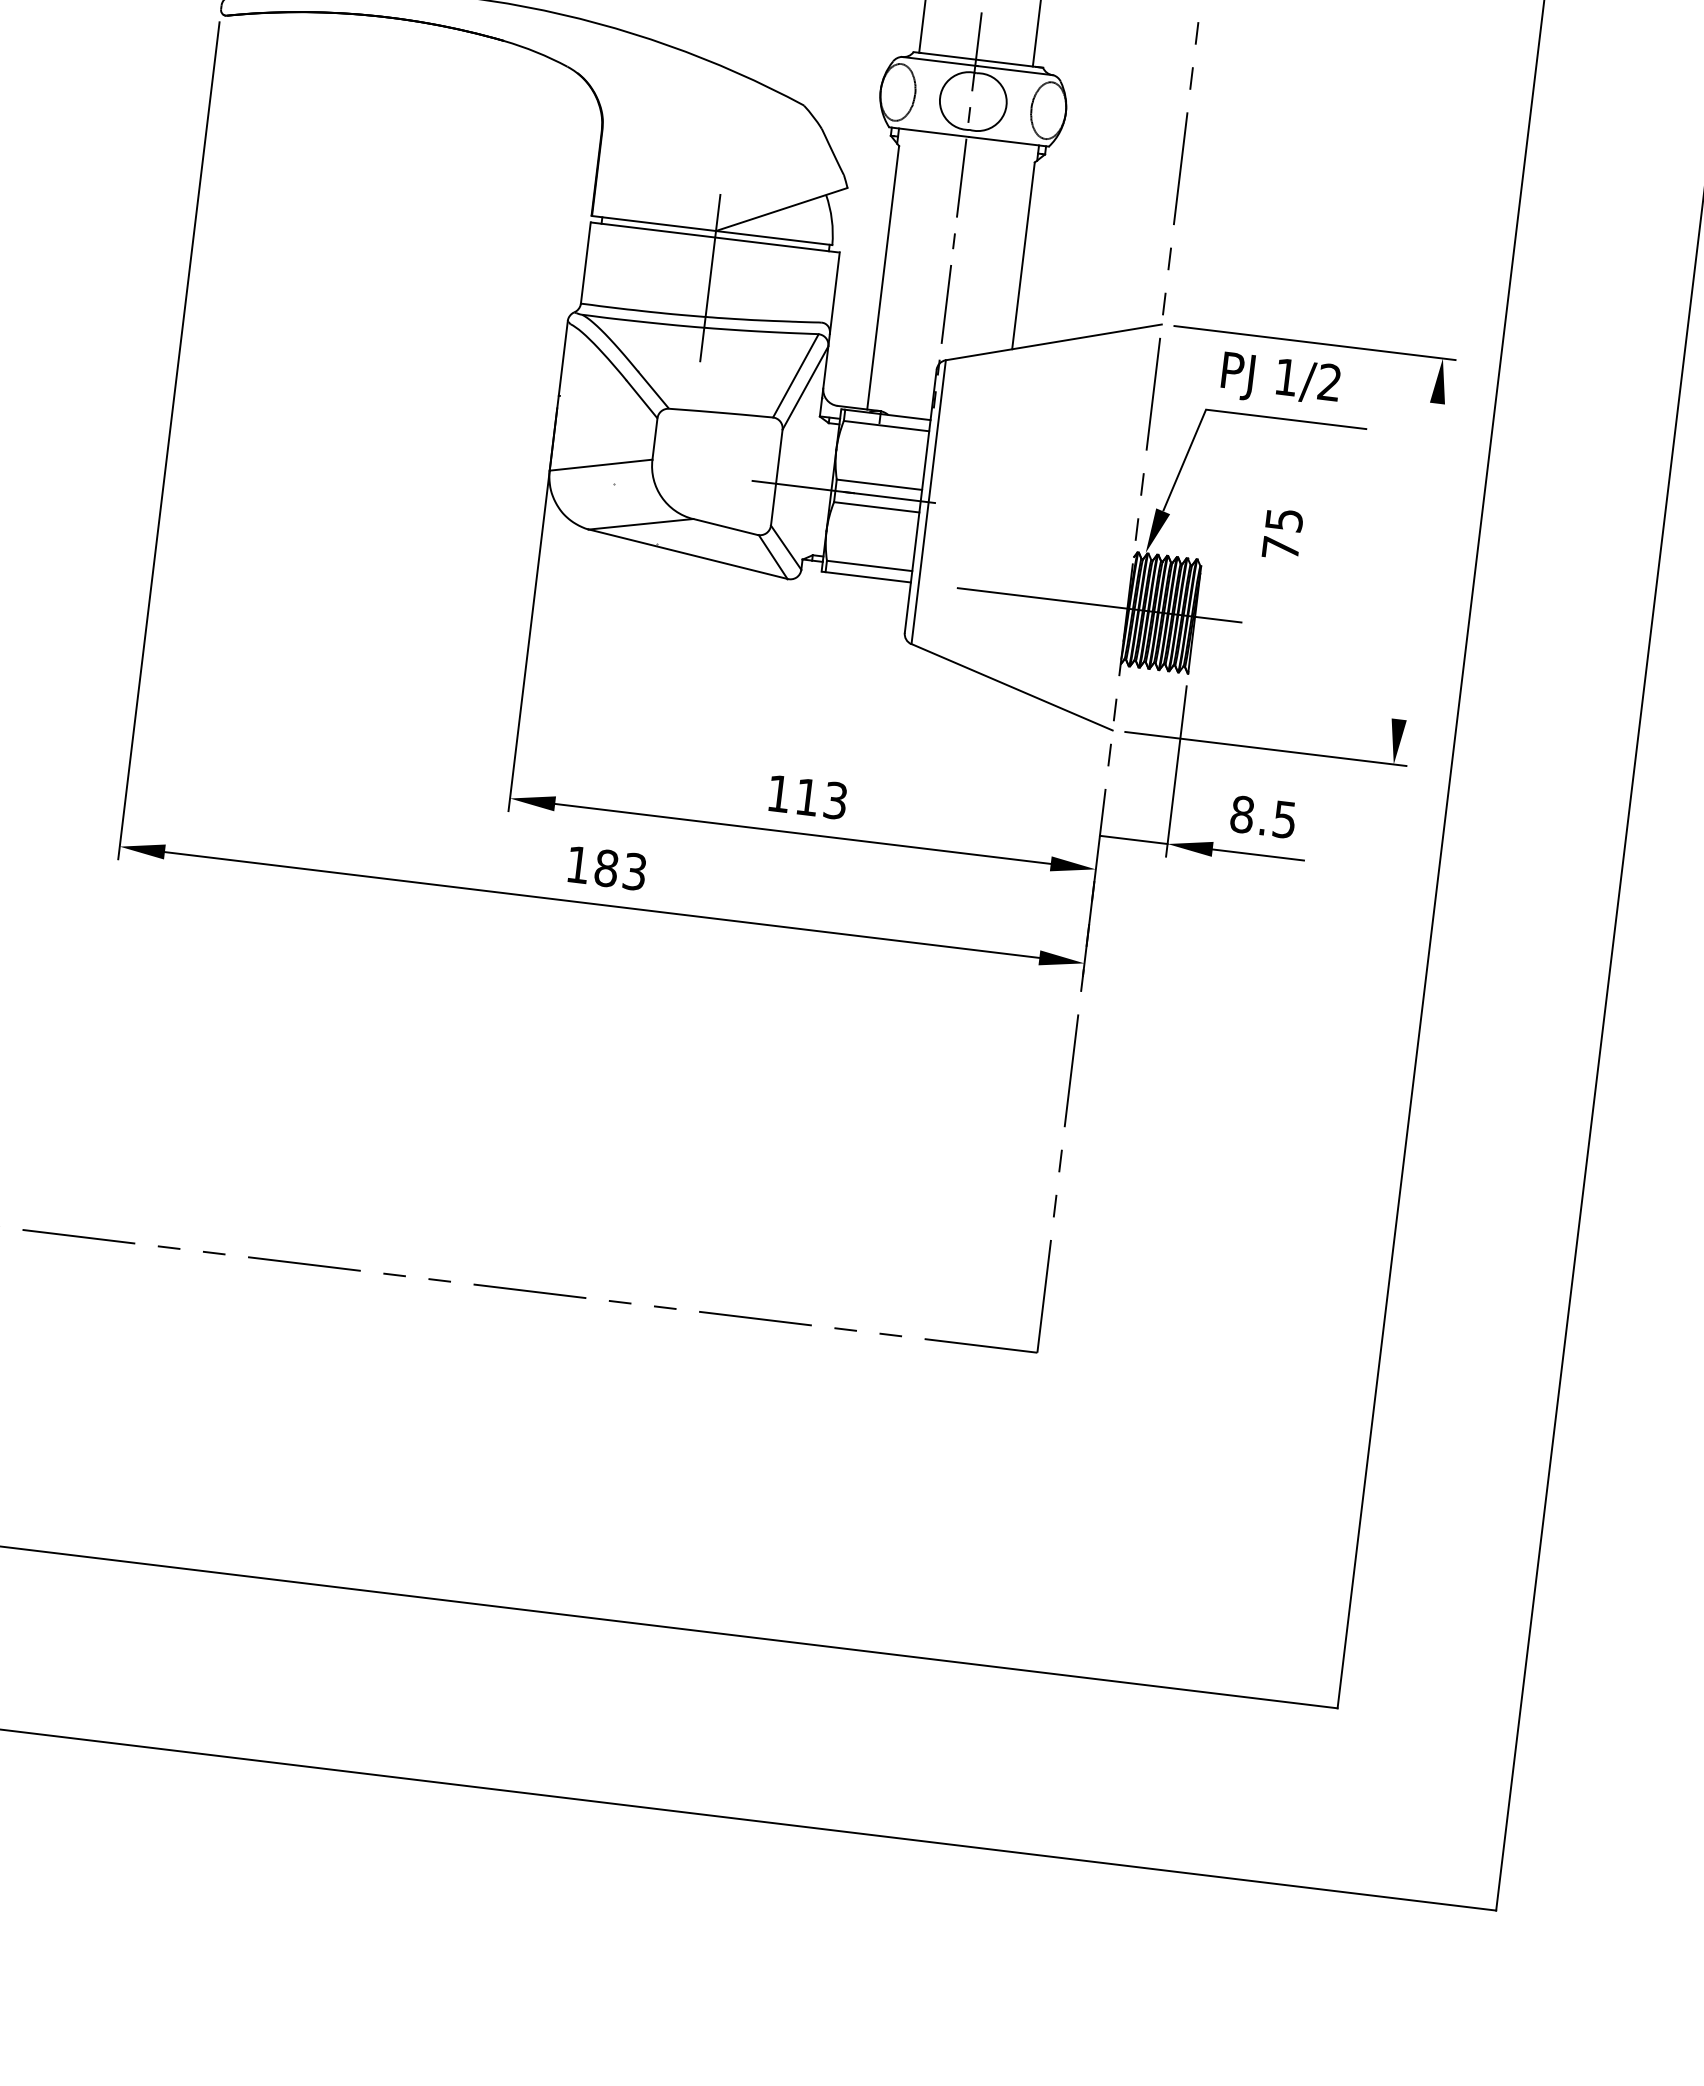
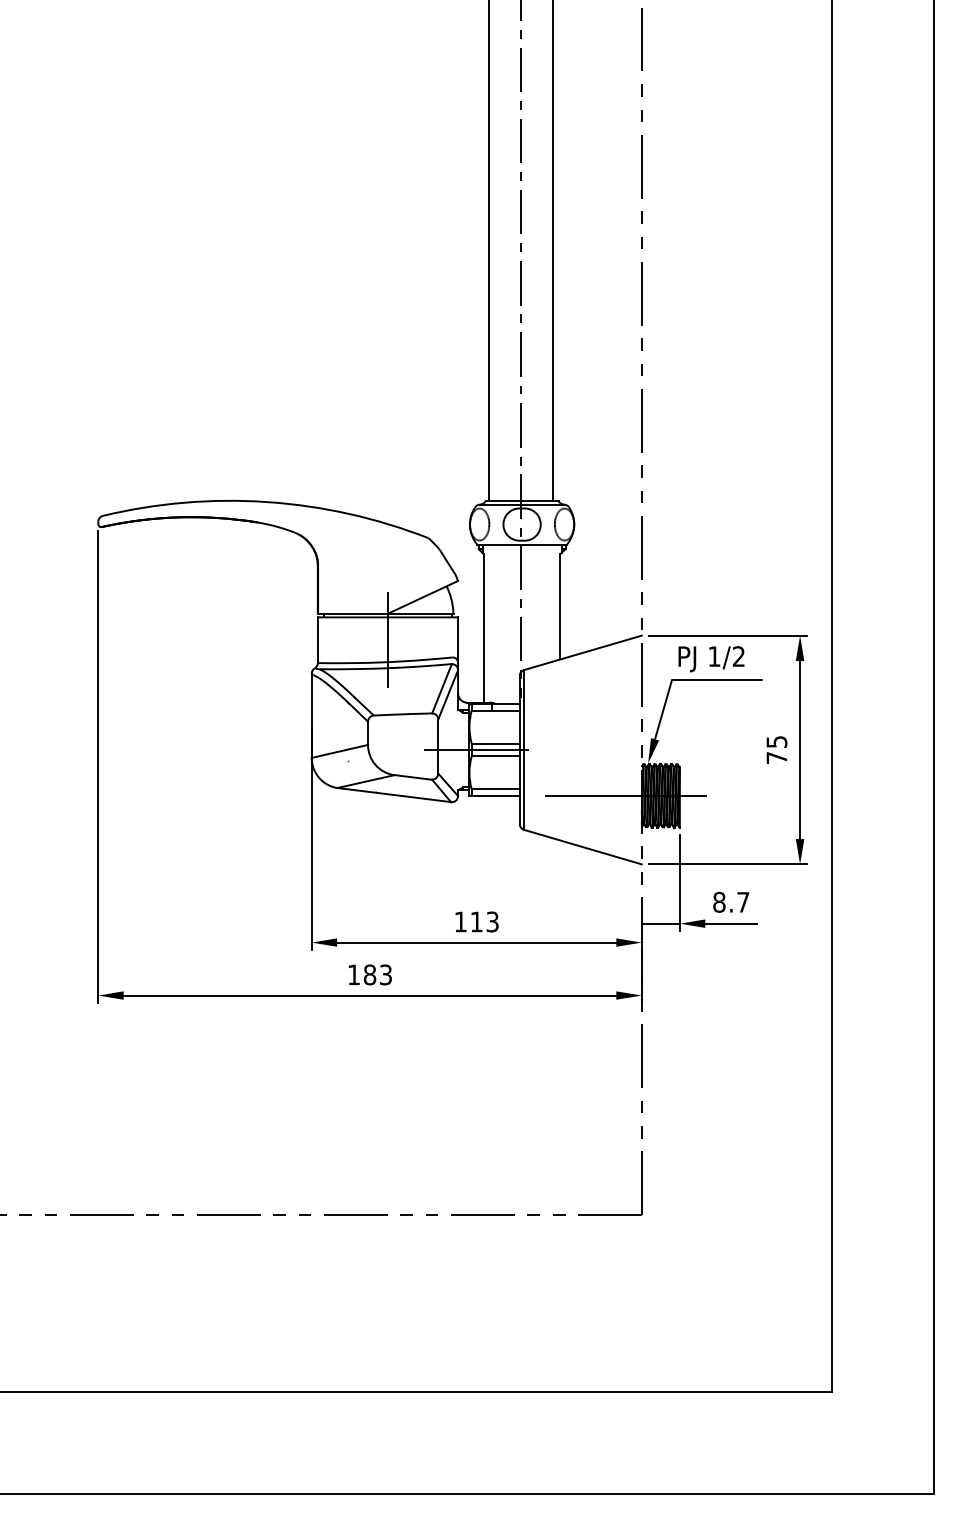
text: (1282, 533) -> (776, 749), moved
line: (1419, 560) -> (800, 749), added
text: (1285, 820) -> (743, 902), 8.5 -> 8.7

